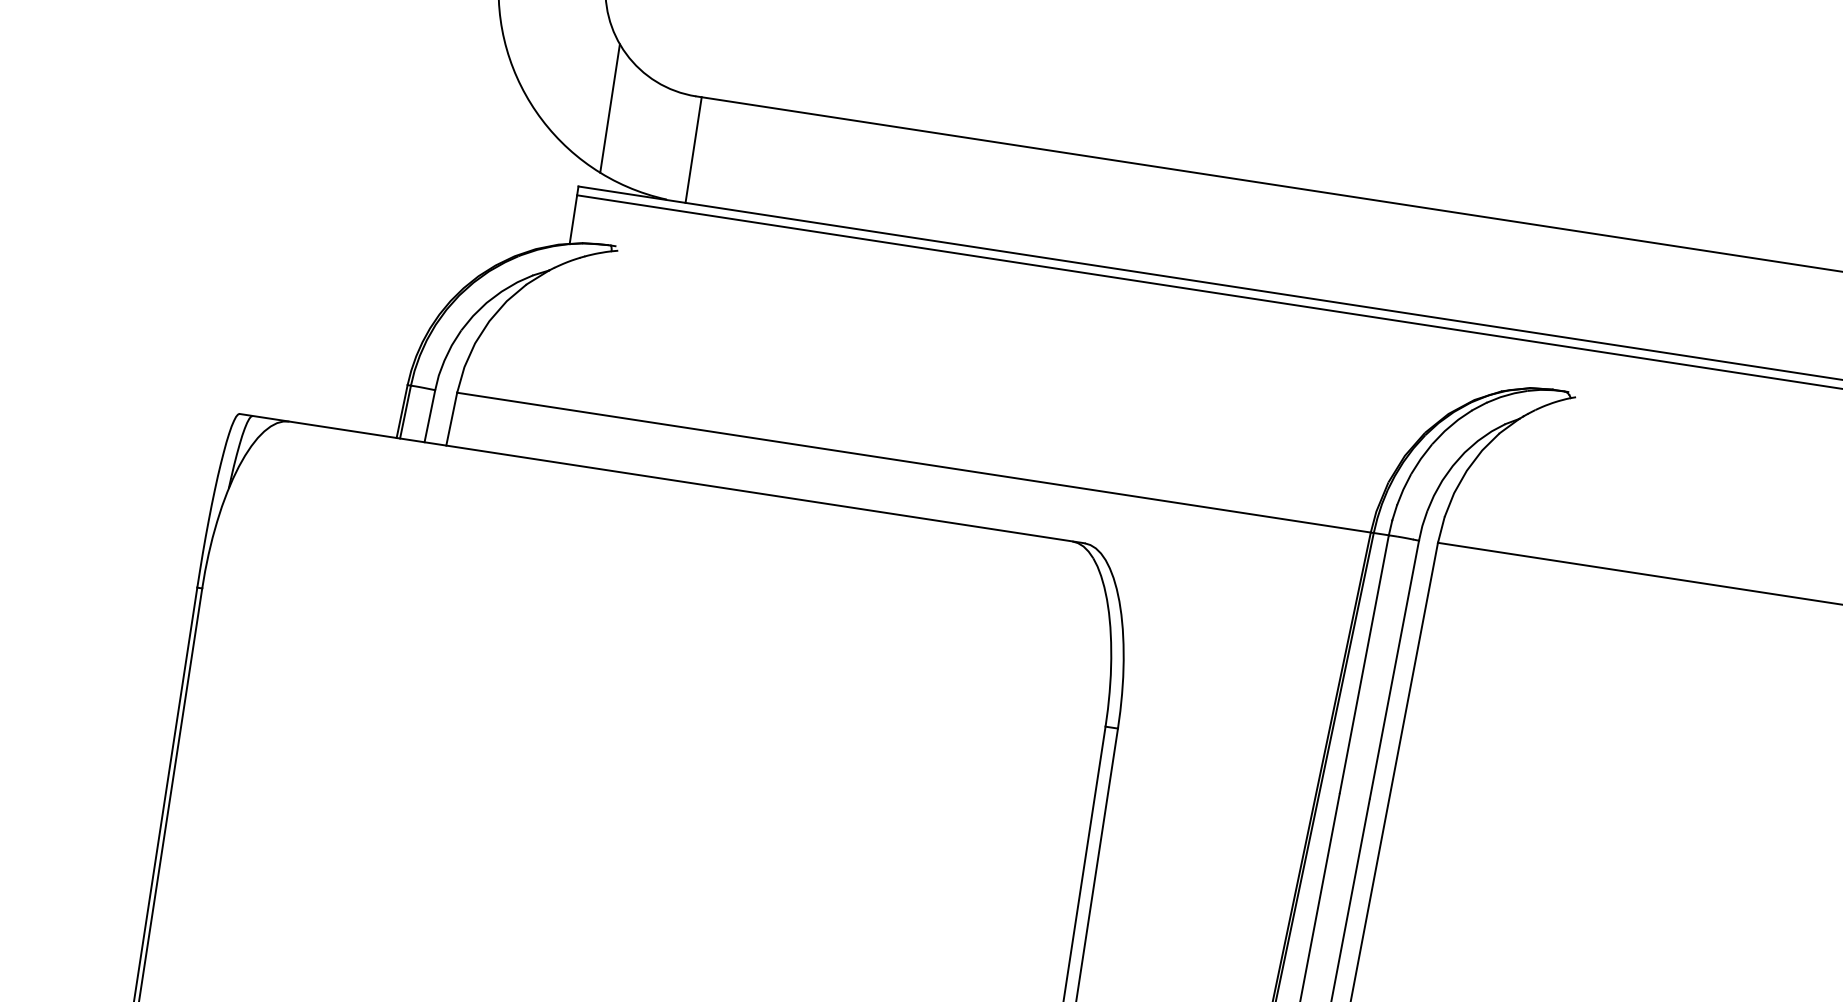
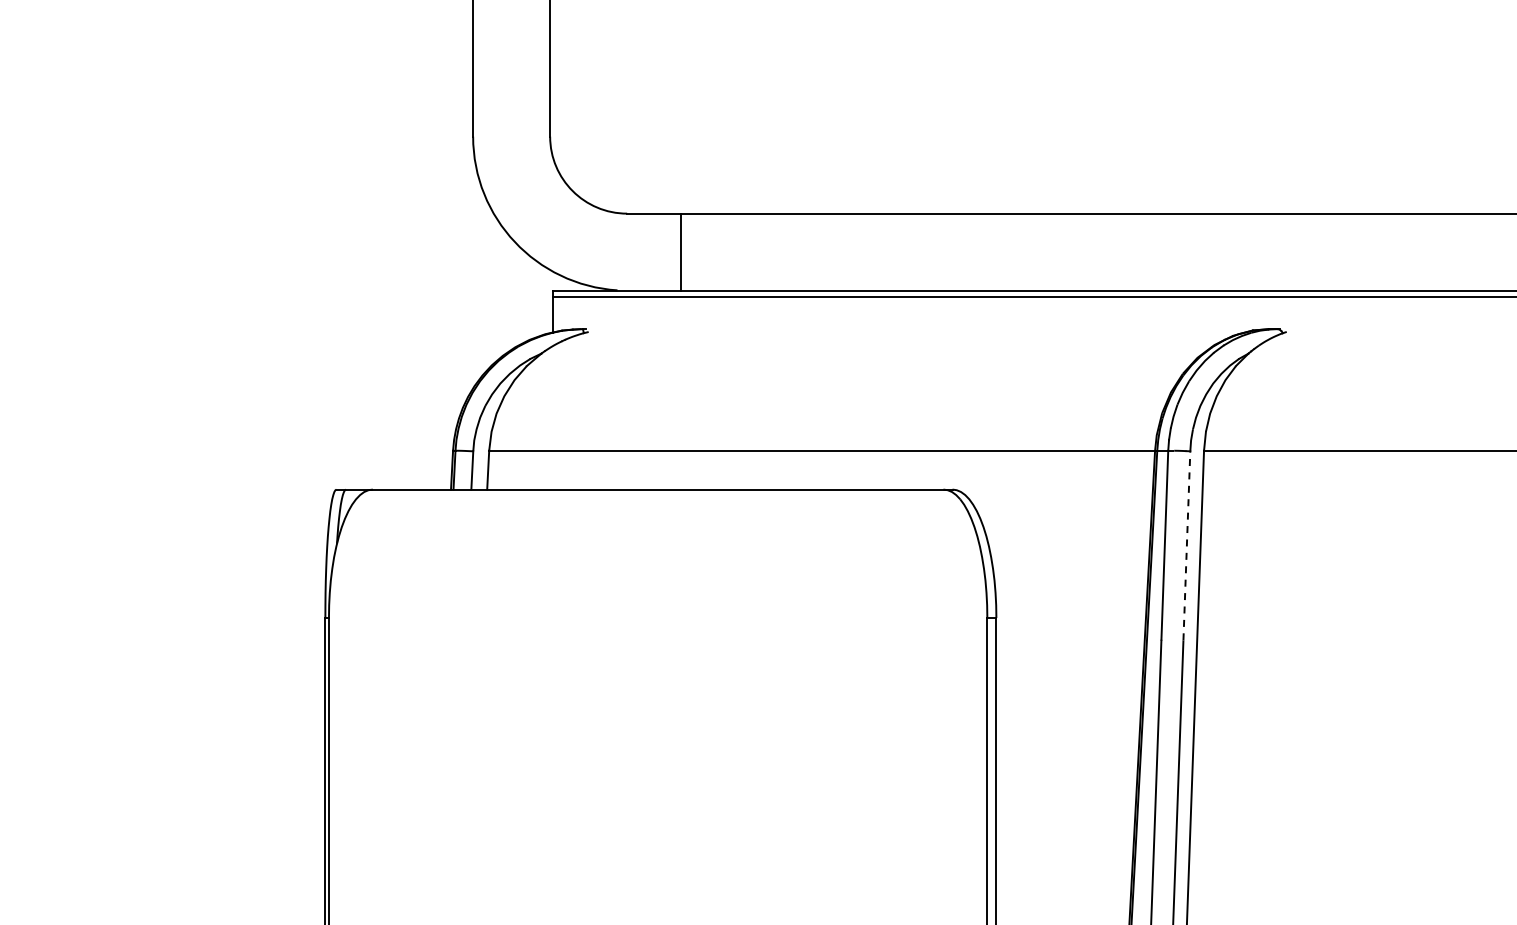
line: (610, 108) -> (567, 231), removed
line: (694, 149) -> (681, 251), moved
line: (1394, 669) -> (1186, 545), solid -> dashed

